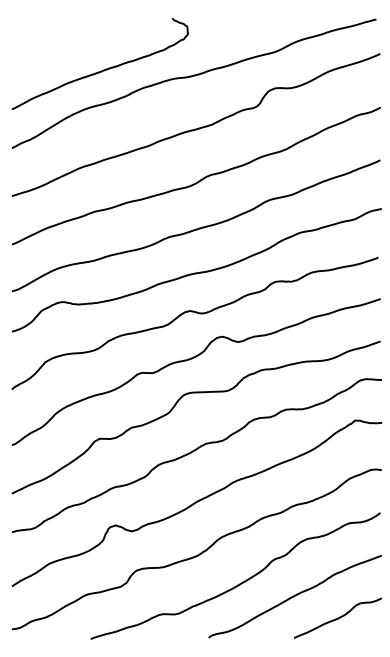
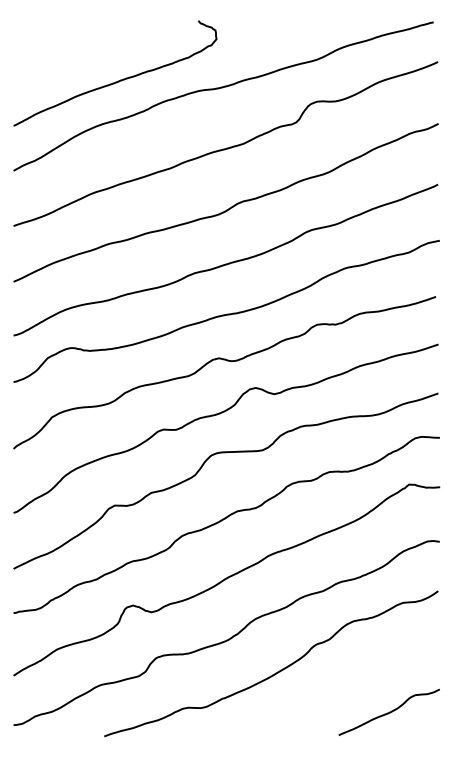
curve: (294, 596) -> (339, 687), removed

